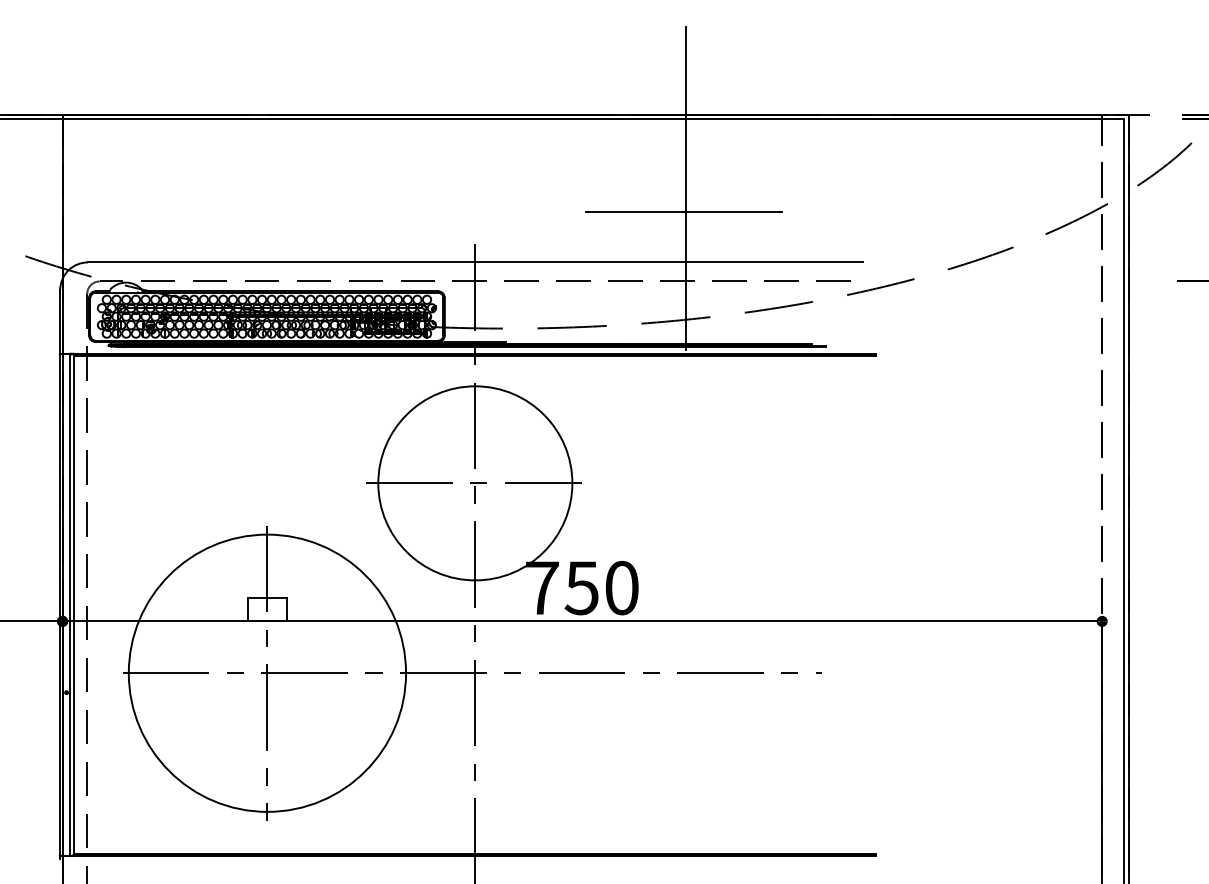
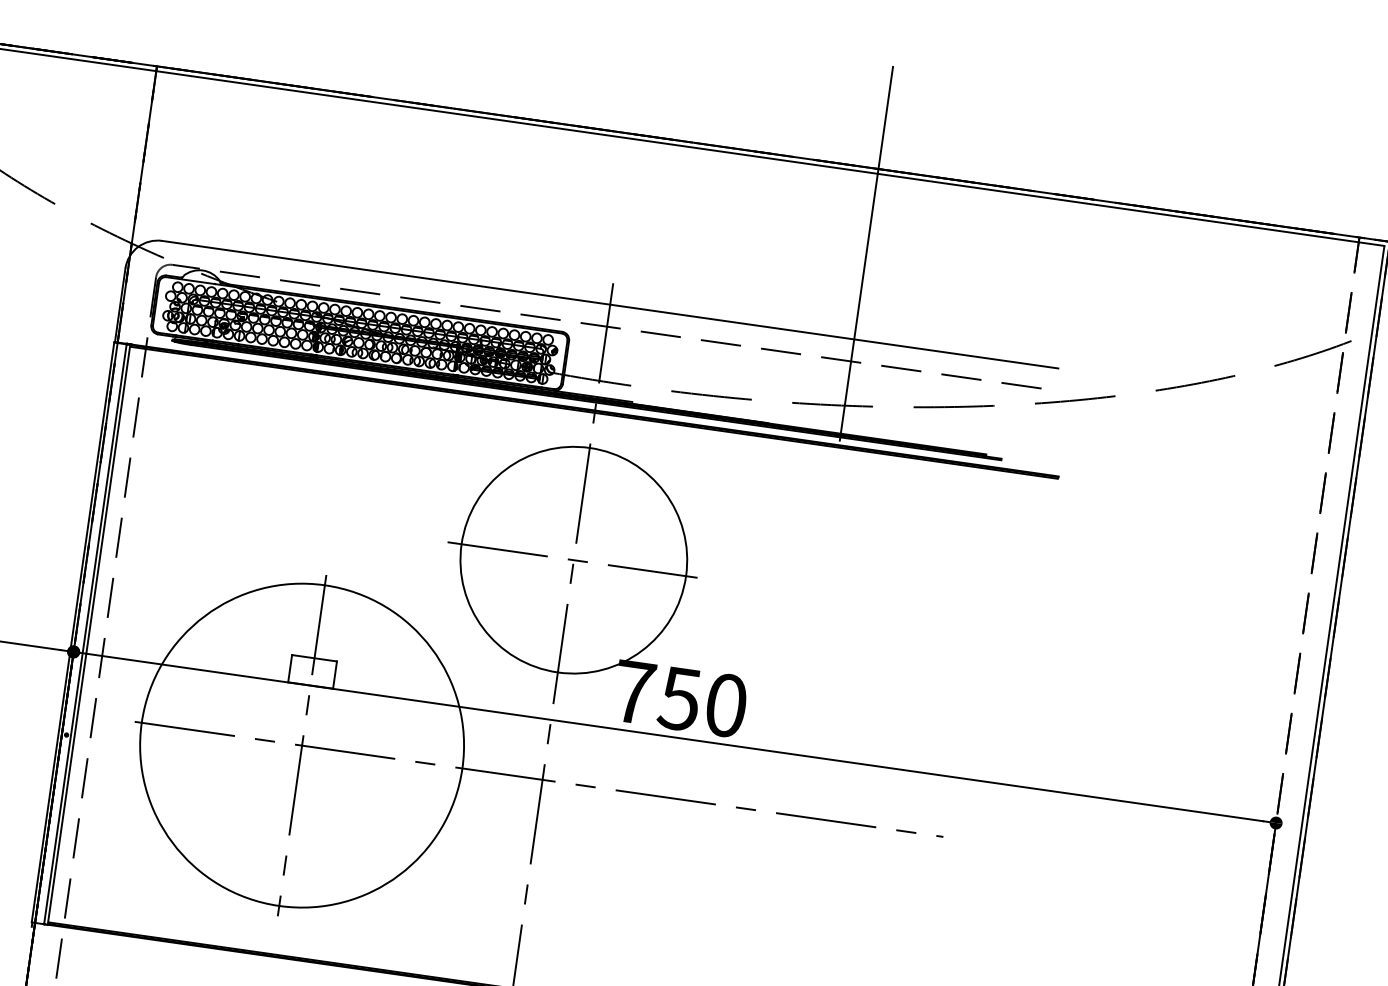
line: (683, 212) -> (859, 281), removed

